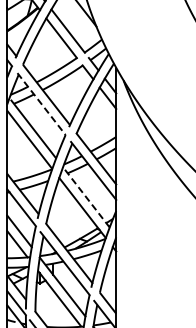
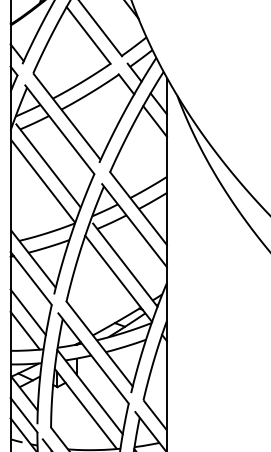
line: (41, 104) -> (59, 130), dashed -> solid
line: (87, 198) -> (125, 265), dashed -> solid

